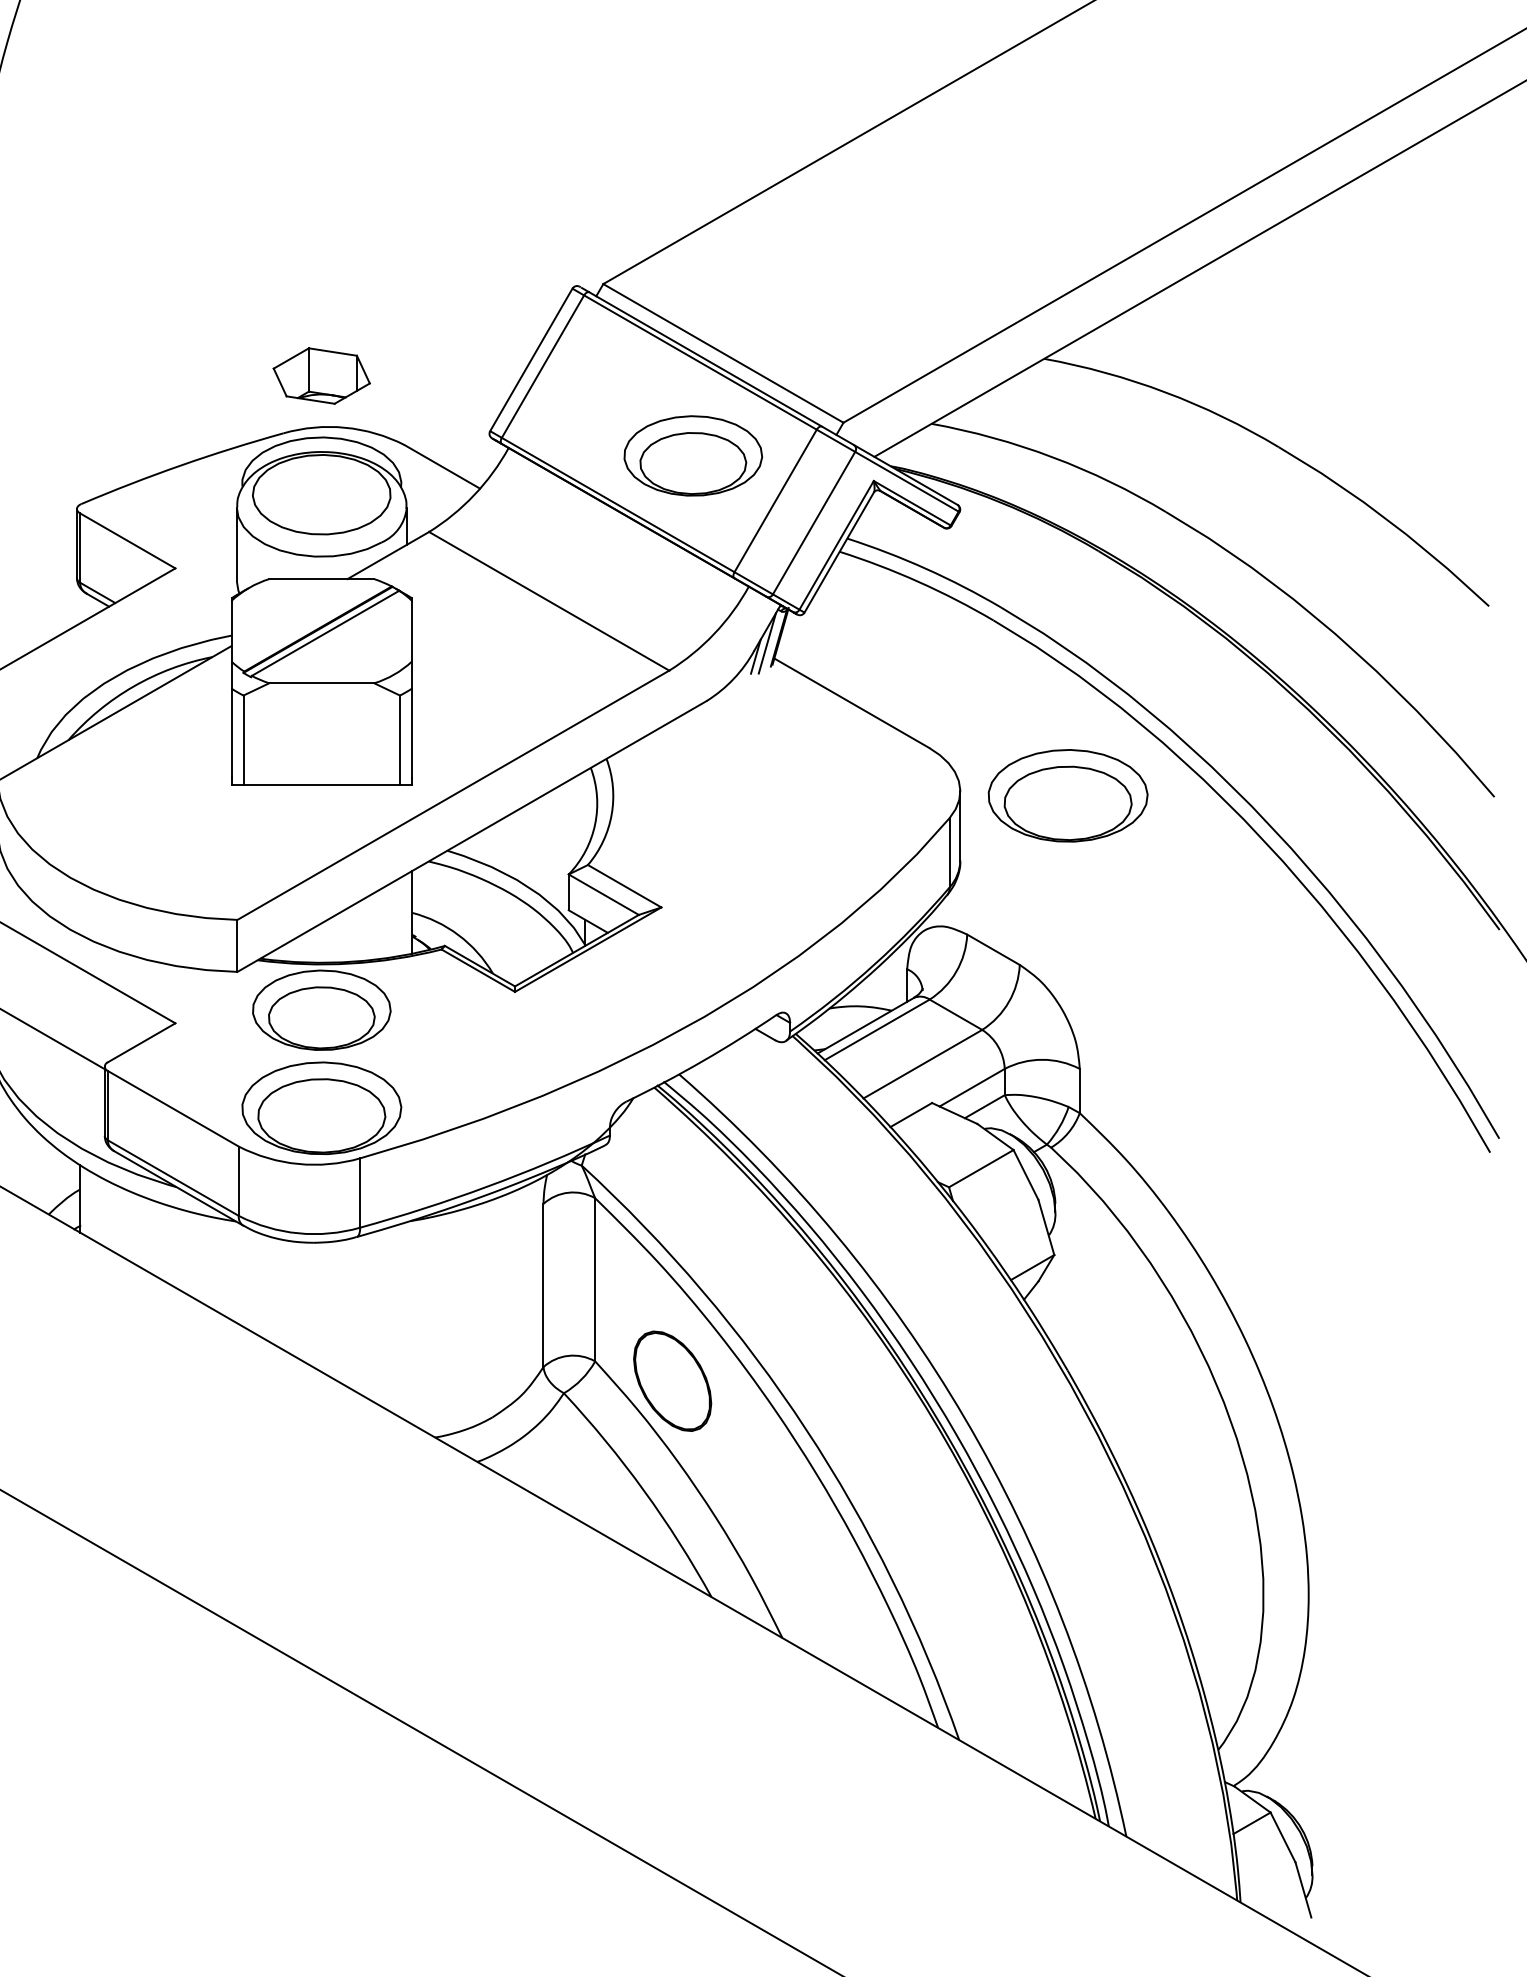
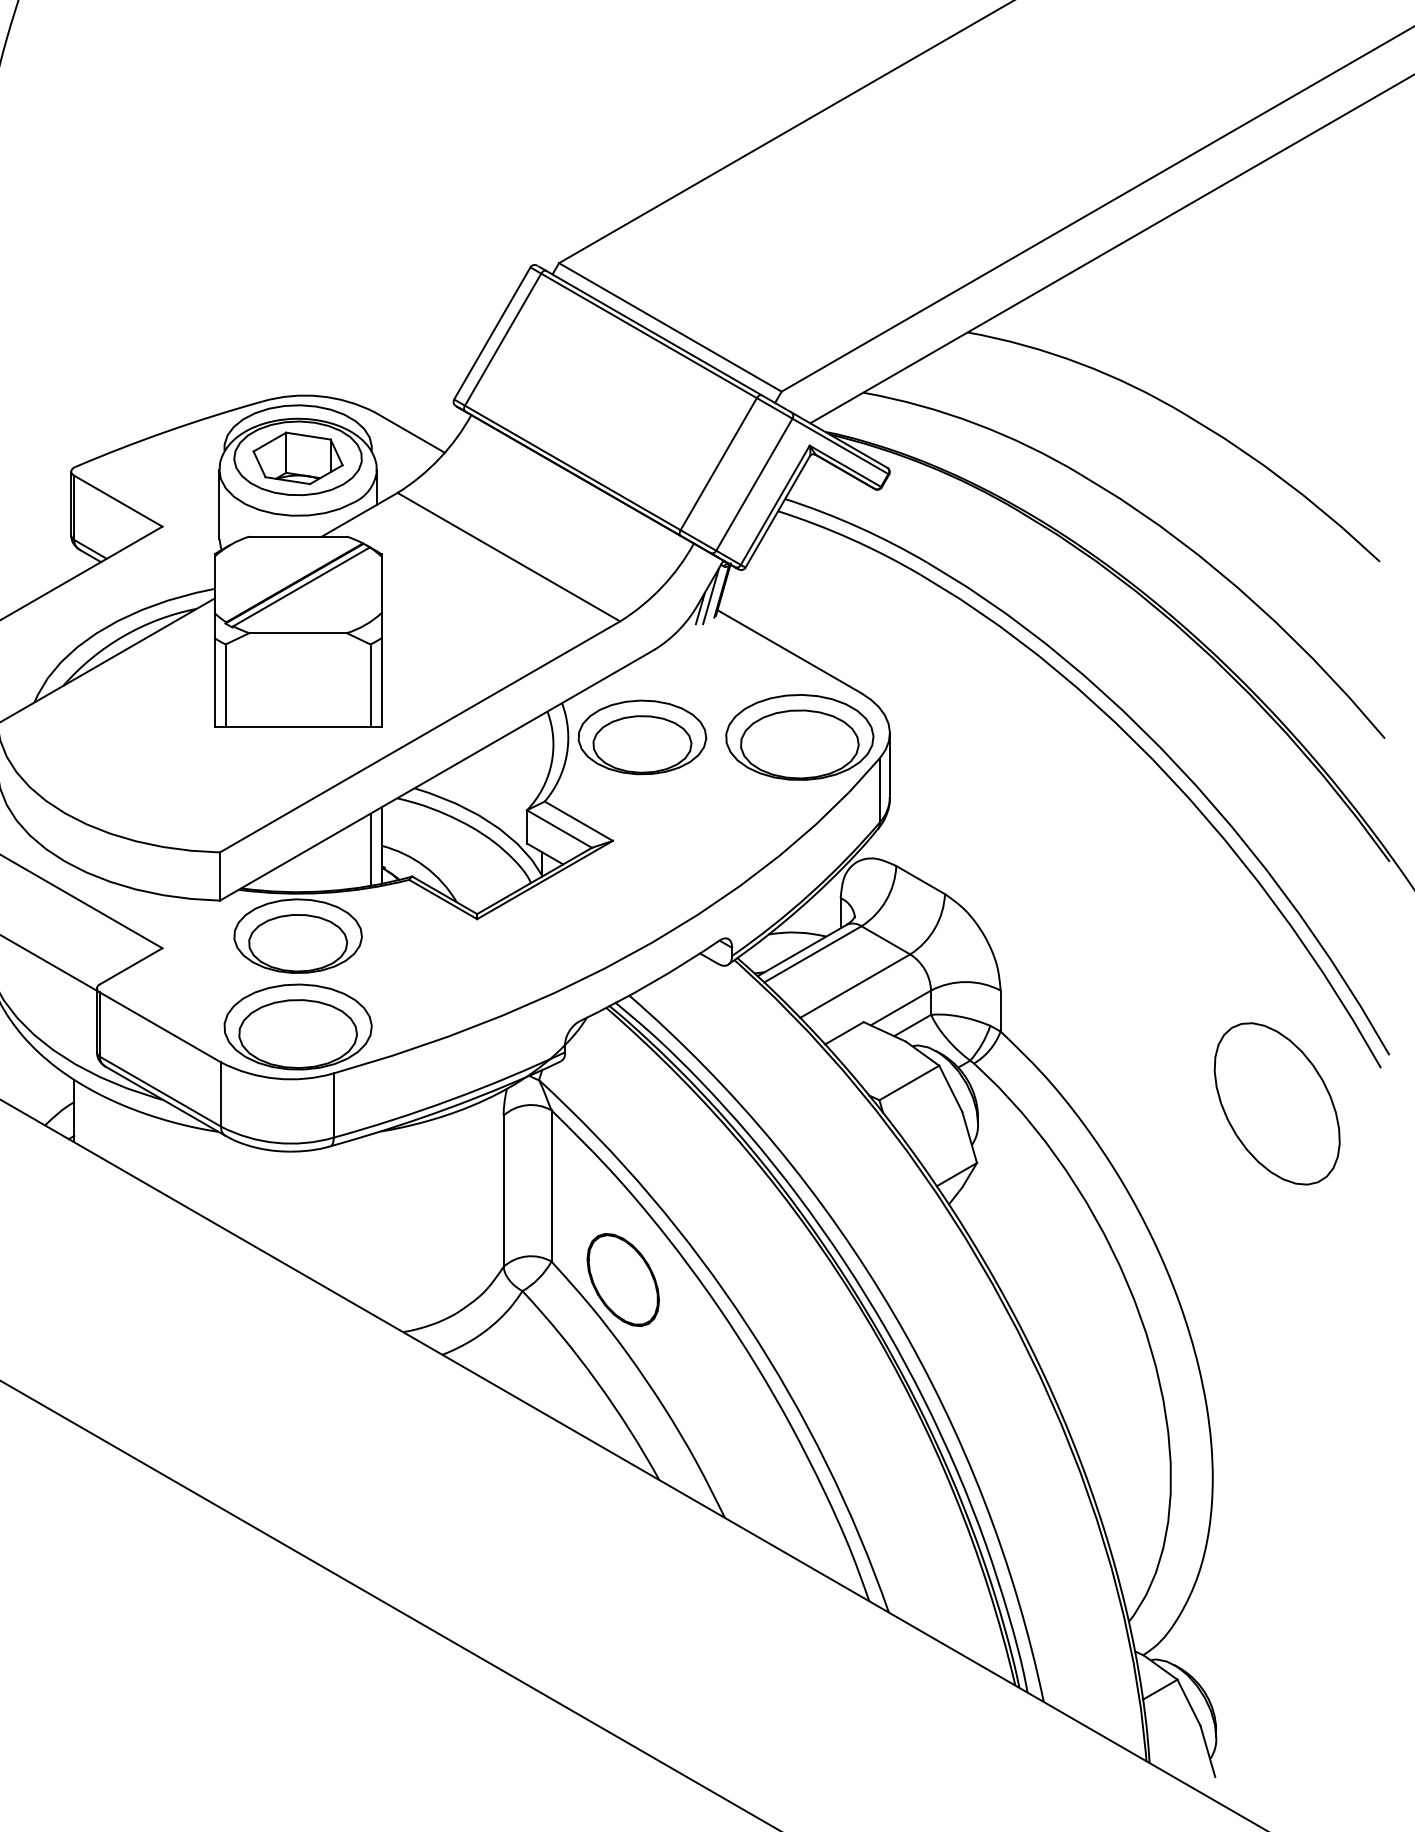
part: (321, 376) -> (297, 458), moved
part: (693, 456) -> (642, 737), moved
part: (1067, 795) -> (799, 737), moved
line: (399, 916) -> (370, 849), added
part: (1377, 1190) -> (1276, 1103), added

